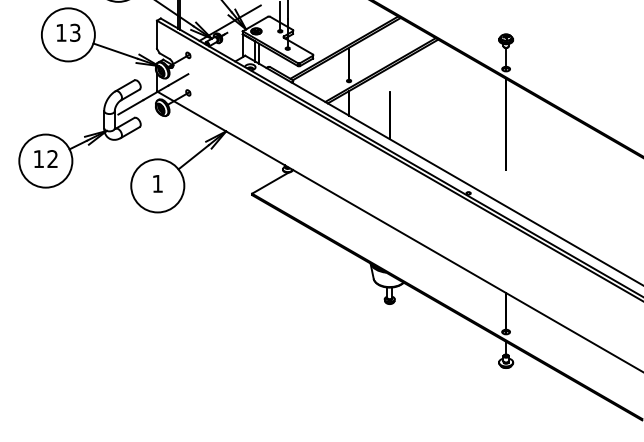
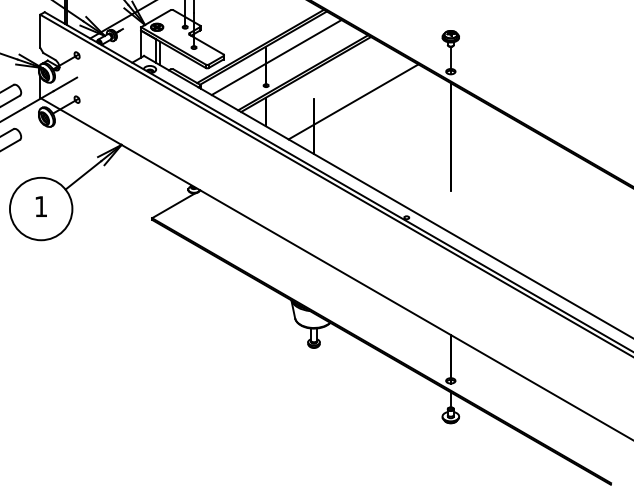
line: (357, 56) -> (276, 56), added
line: (423, 94) -> (353, 101), added

